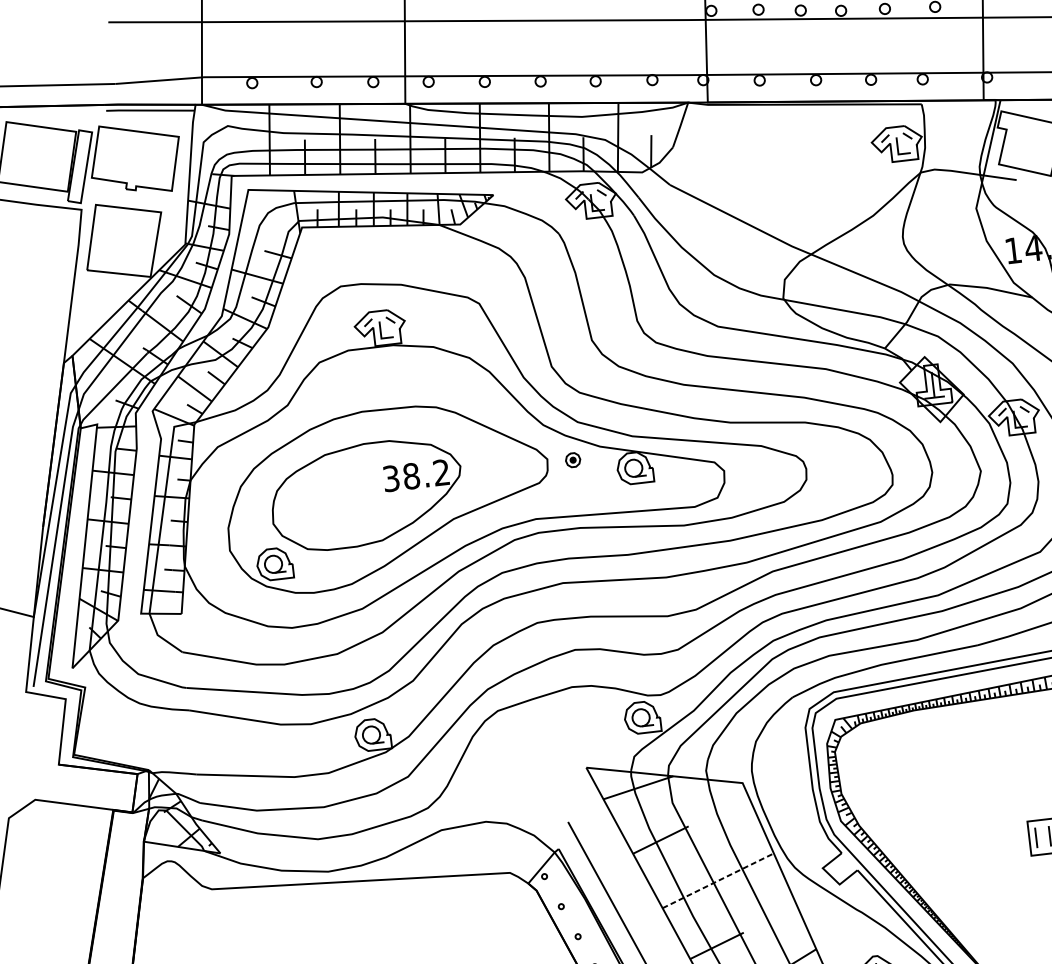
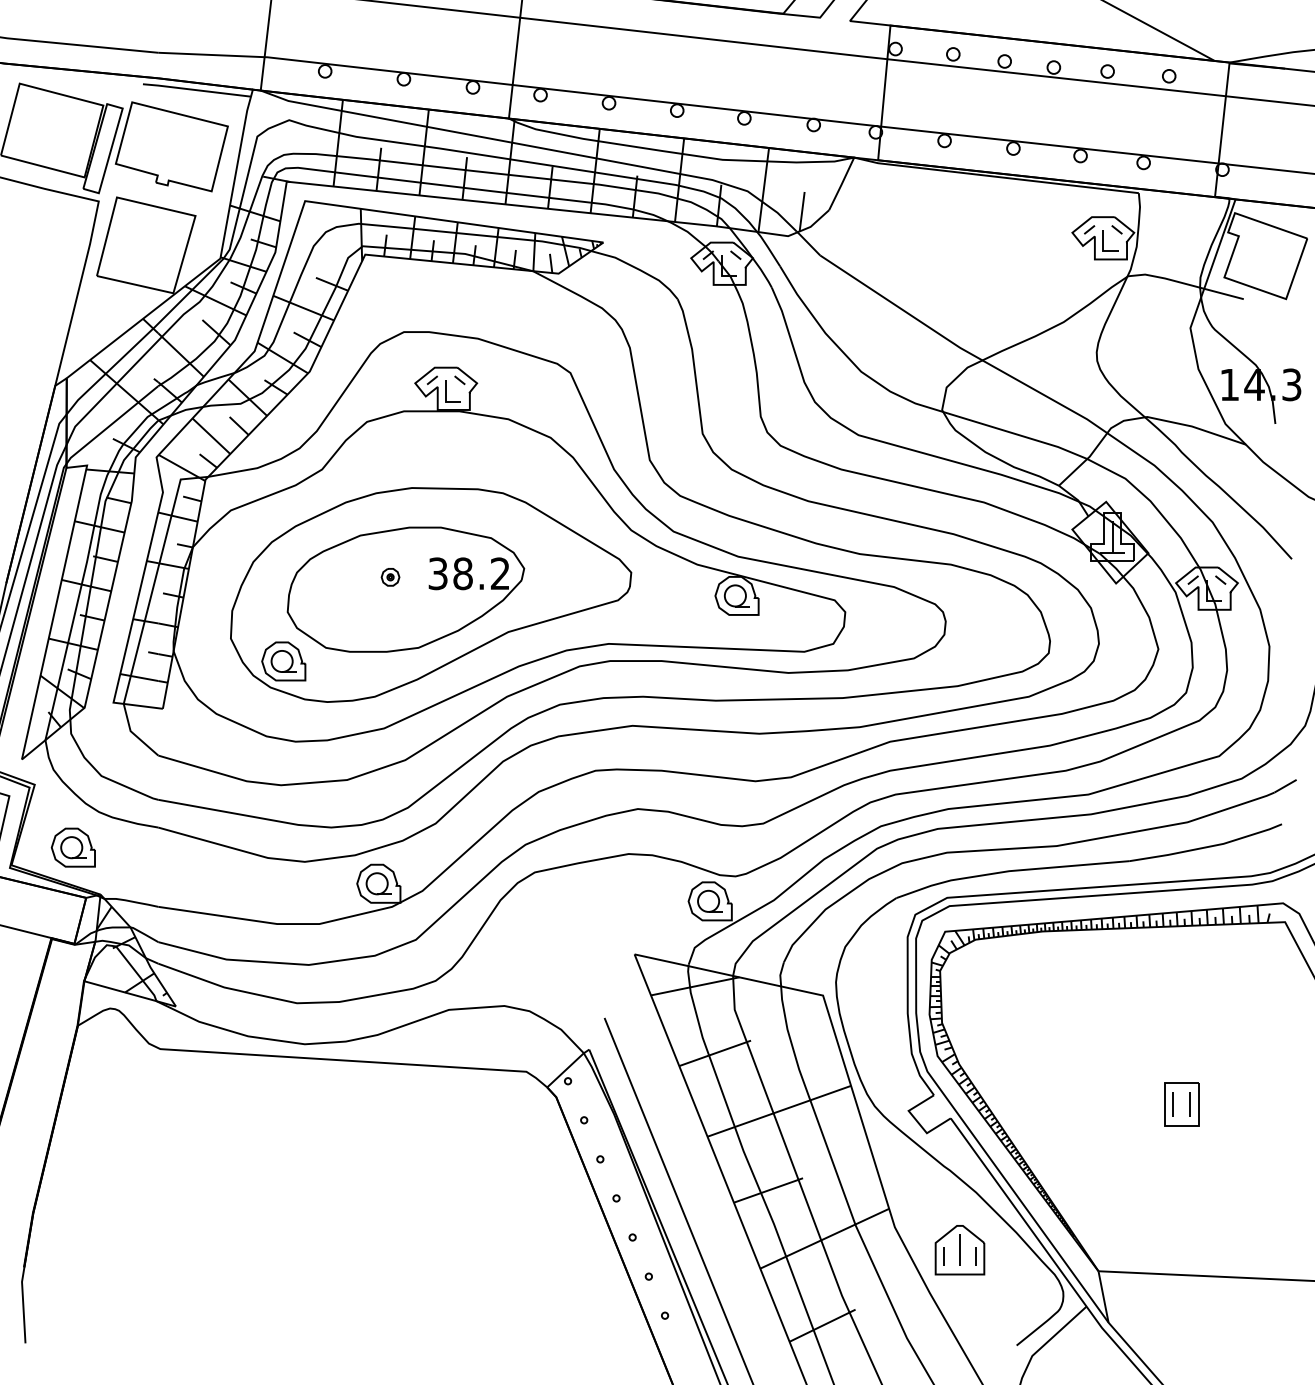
part: (573, 460) -> (390, 577), moved
part: (121, 734) -> (72, 847), added
line: (718, 880) -> (779, 1111), dashed -> solid

